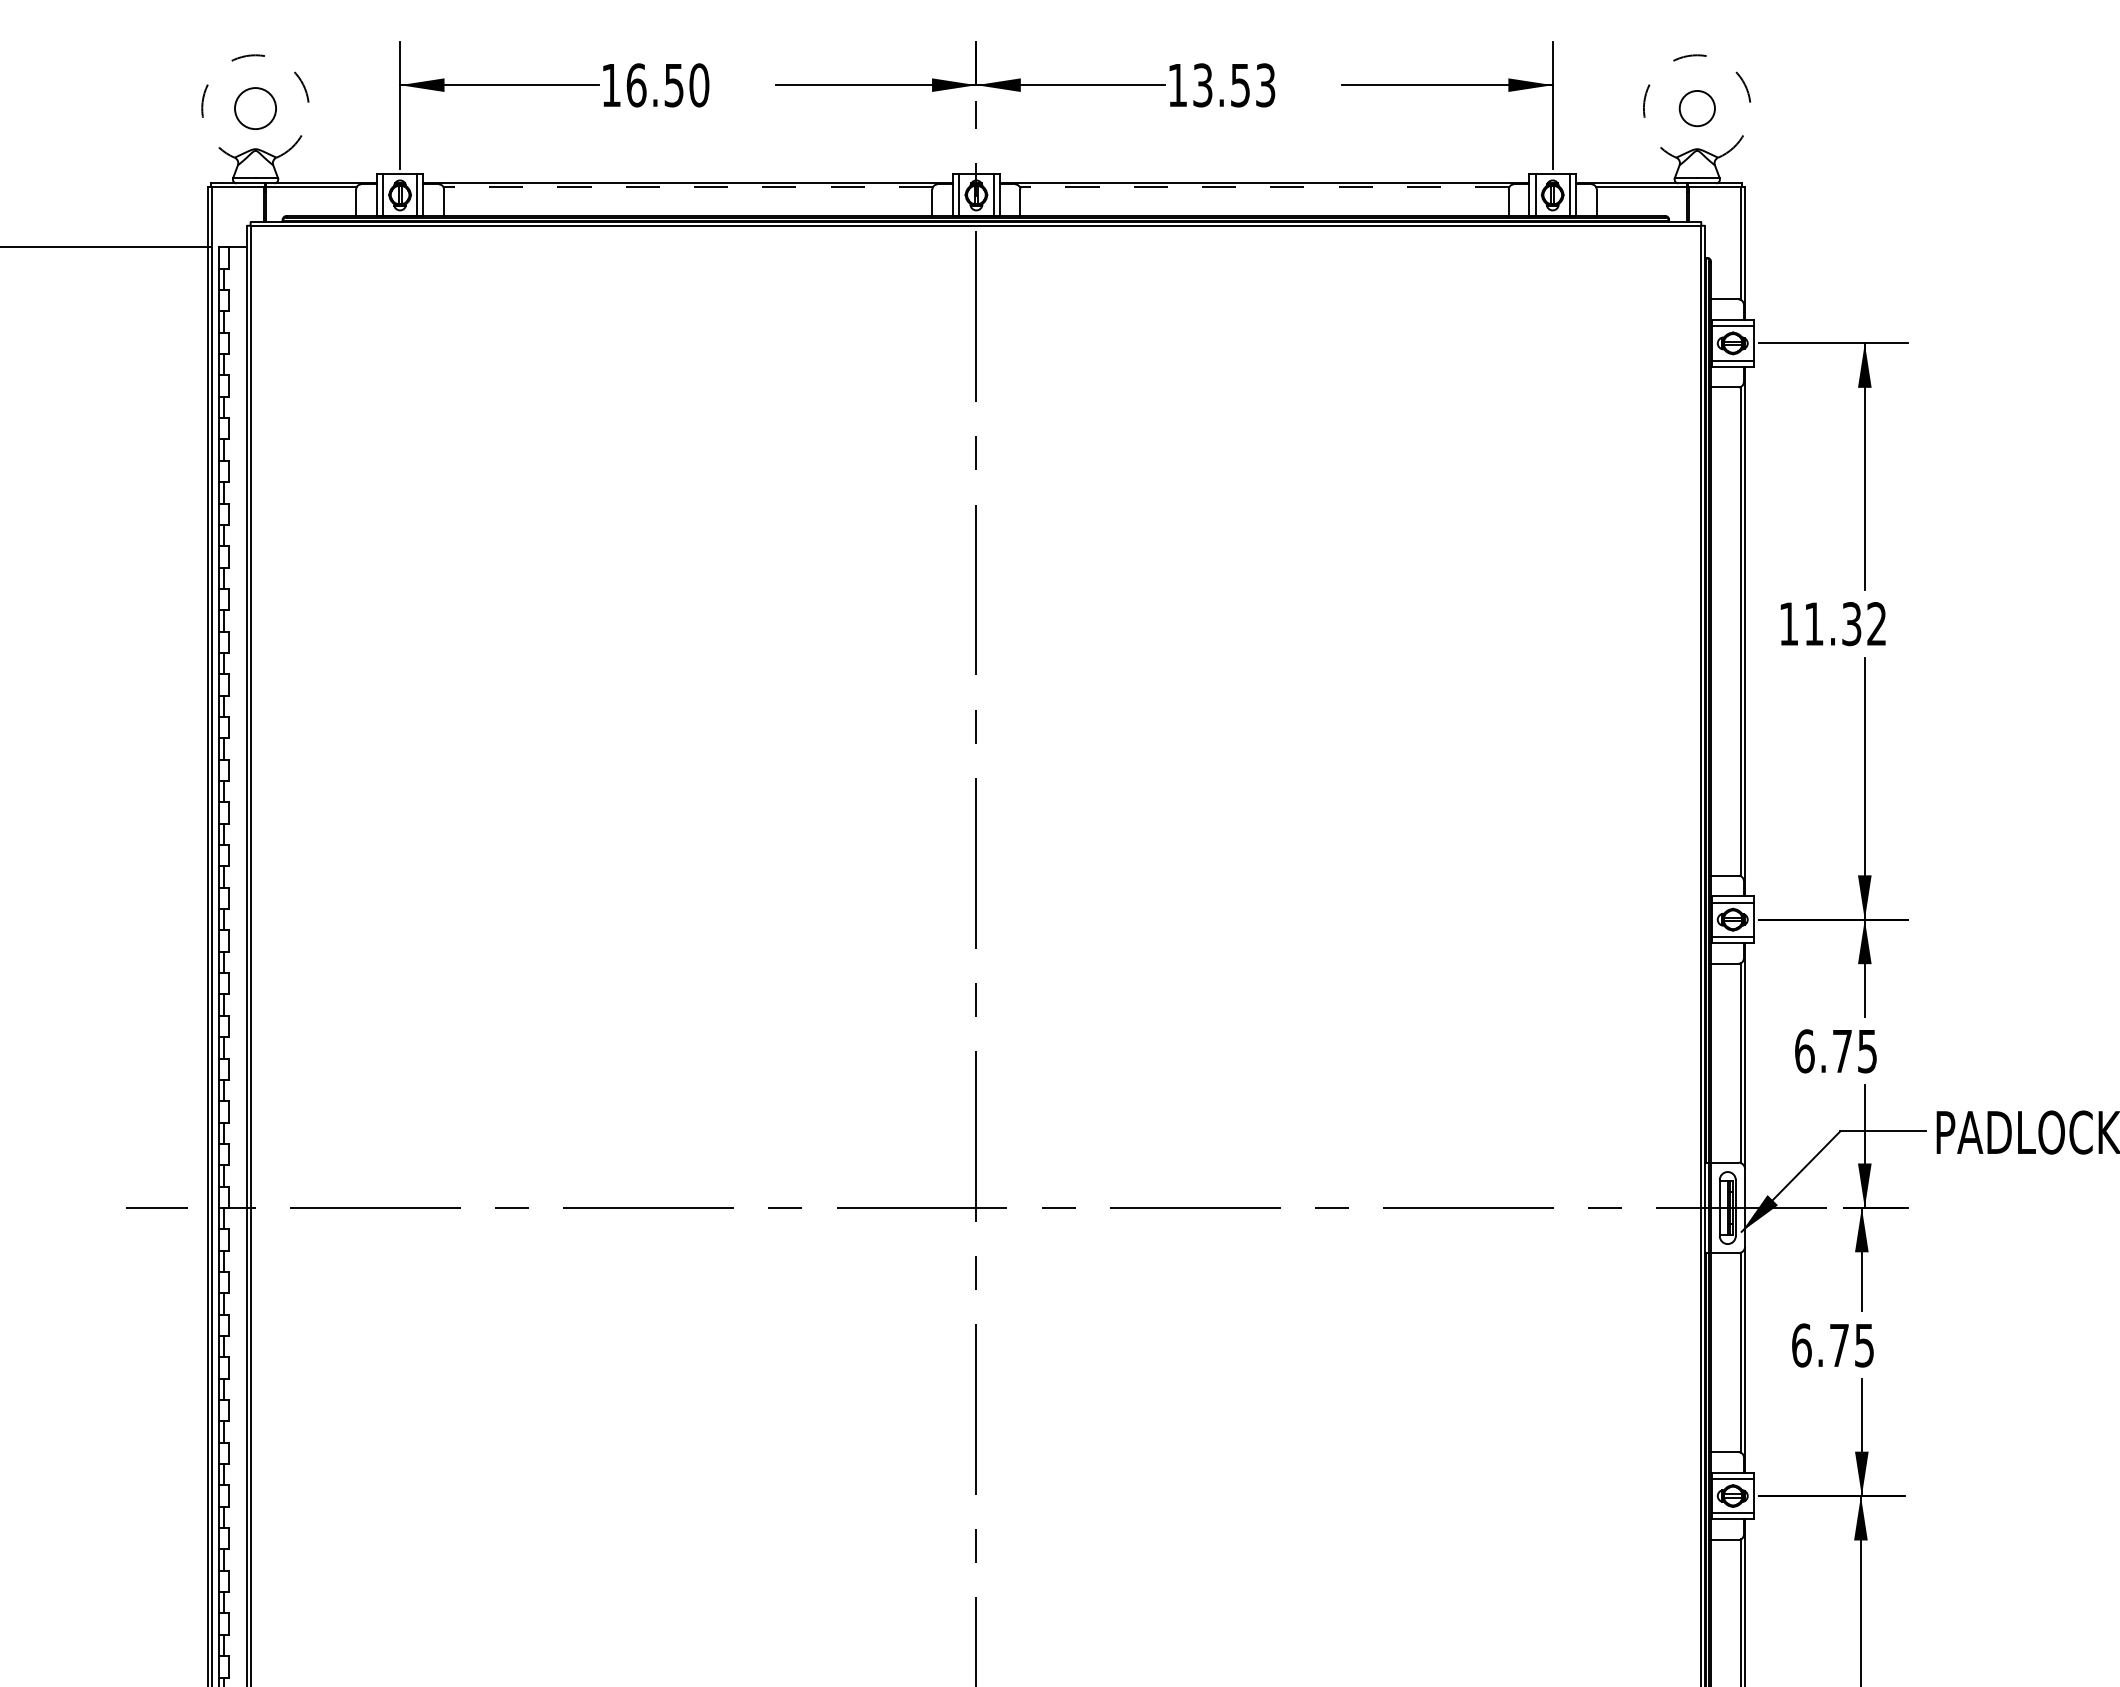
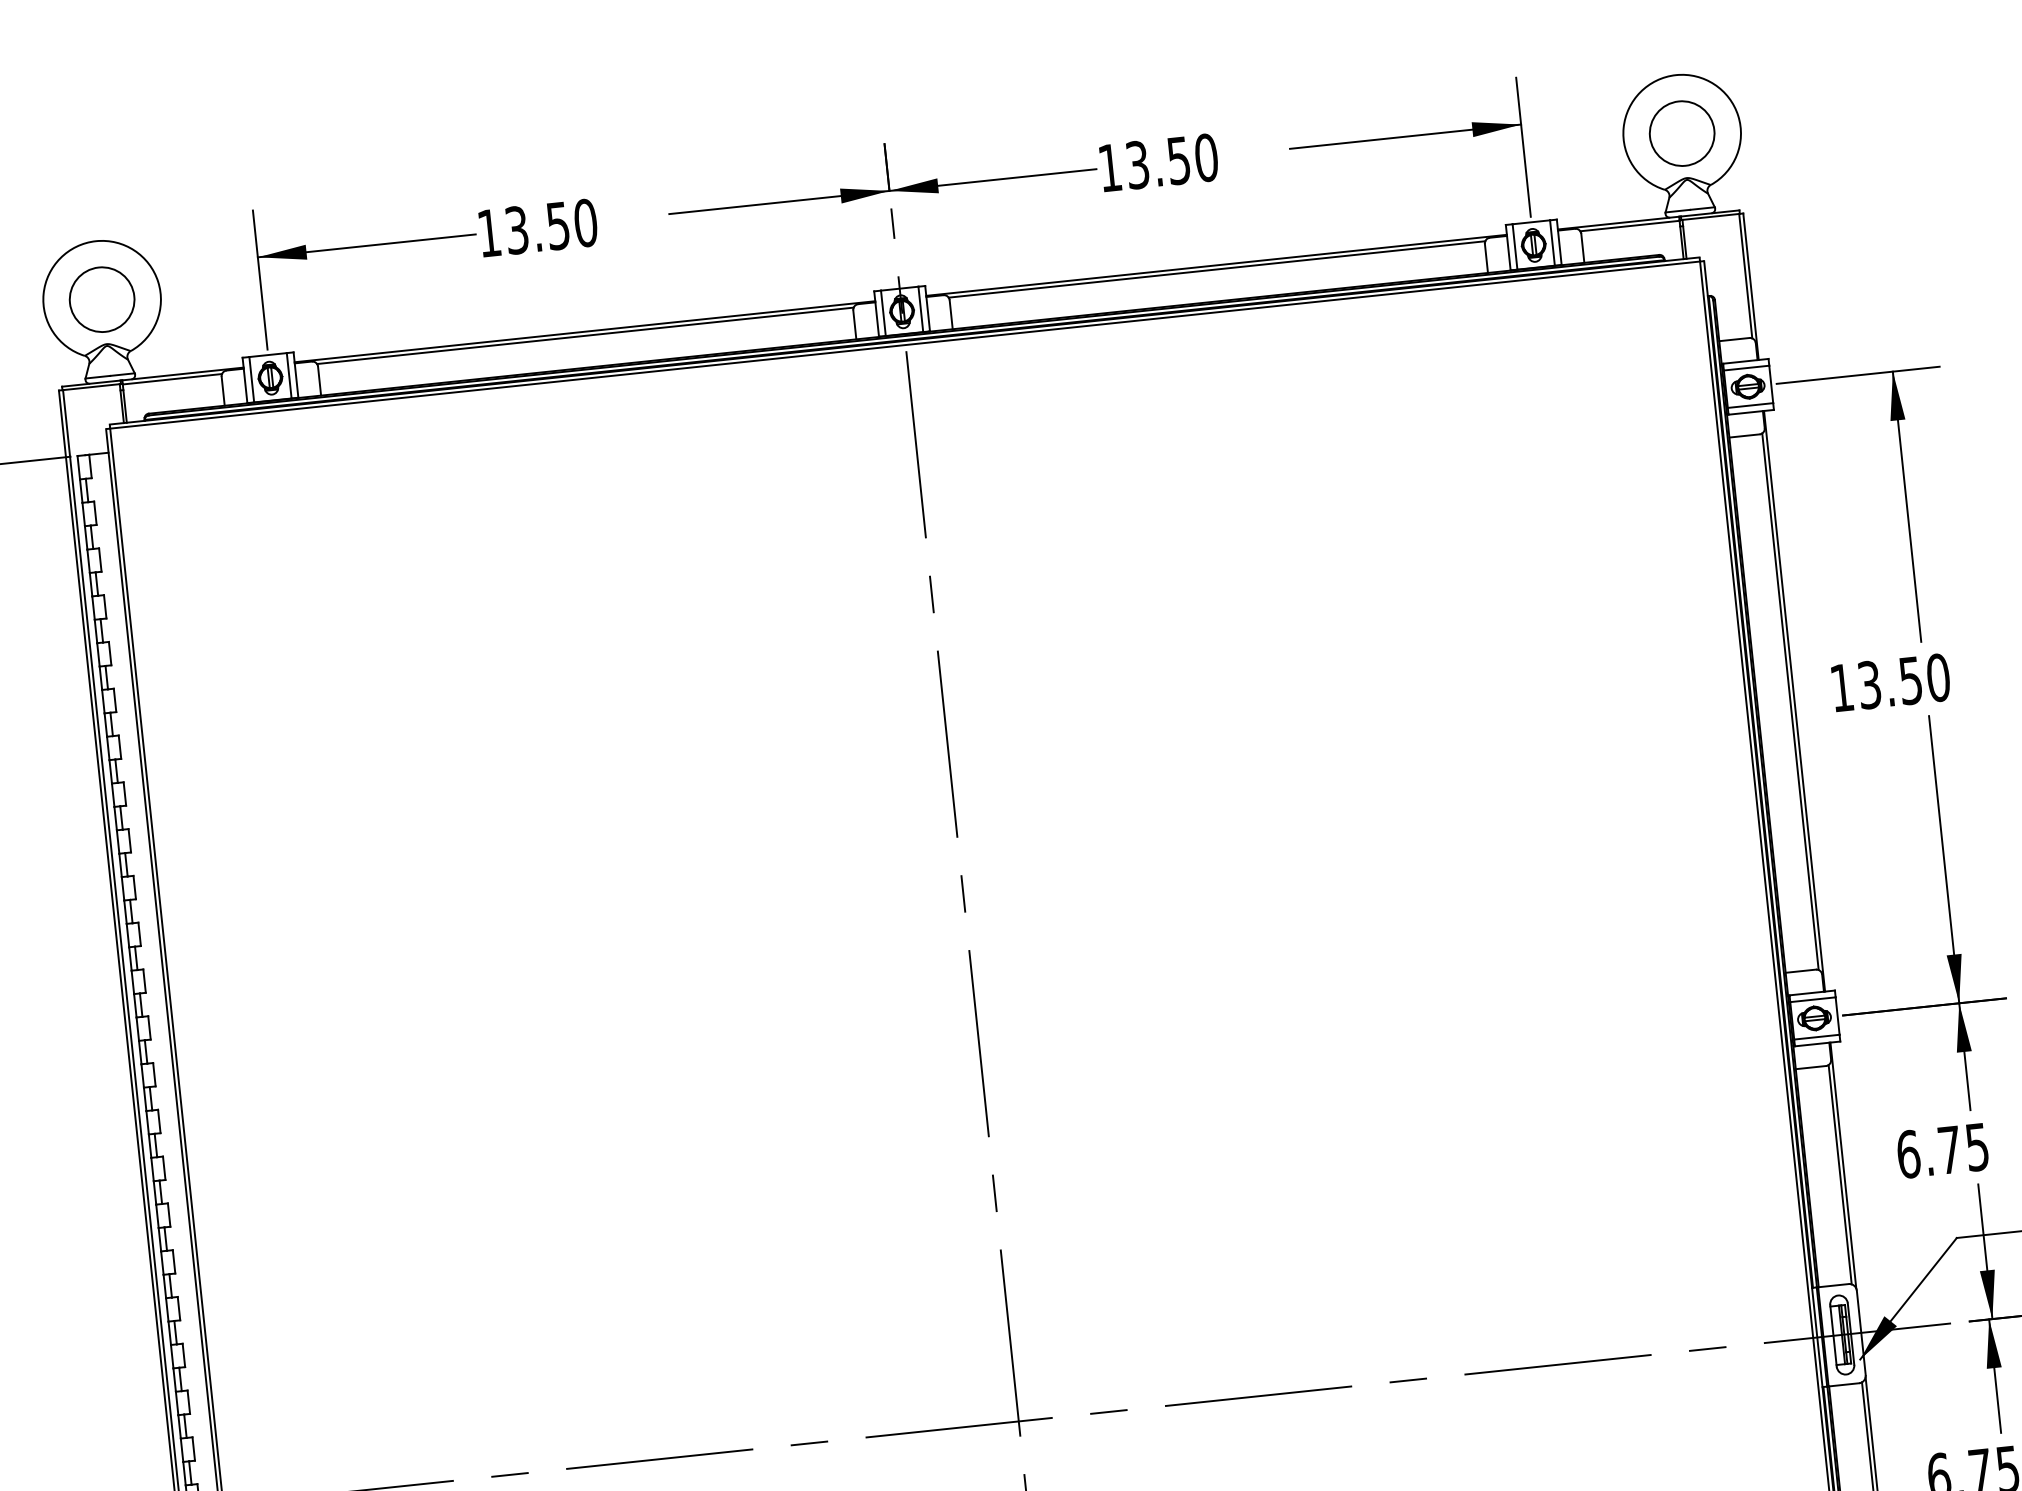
arc: (255, 55) -> (95, 241), dashed -> solid
arc: (1697, 55) -> (1676, 75), dashed -> solid
text: (636, 85) -> (516, 230), 16.50 -> 13.50
text: (1265, 85) -> (1206, 158), 13.53 -> 13.50
circle: (255, 108) -> (102, 299), size x1.43
circle: (1697, 108) -> (1682, 133), size x1.67
line: (688, 187) -> (585, 336), dashed -> solid
line: (1264, 187) -> (1216, 269), dashed -> solid
text: (1845, 624) -> (1904, 681), 11.32 -> 13.50

